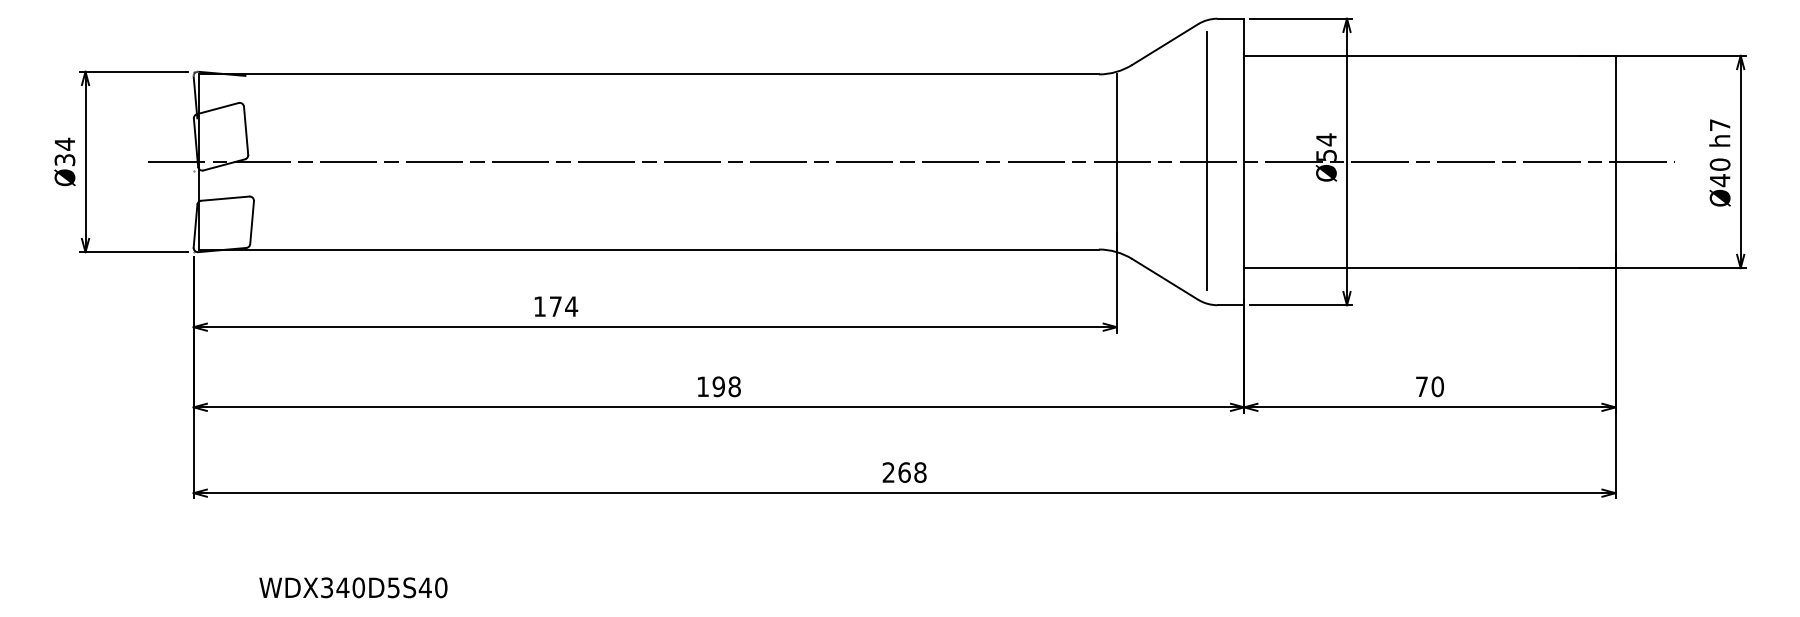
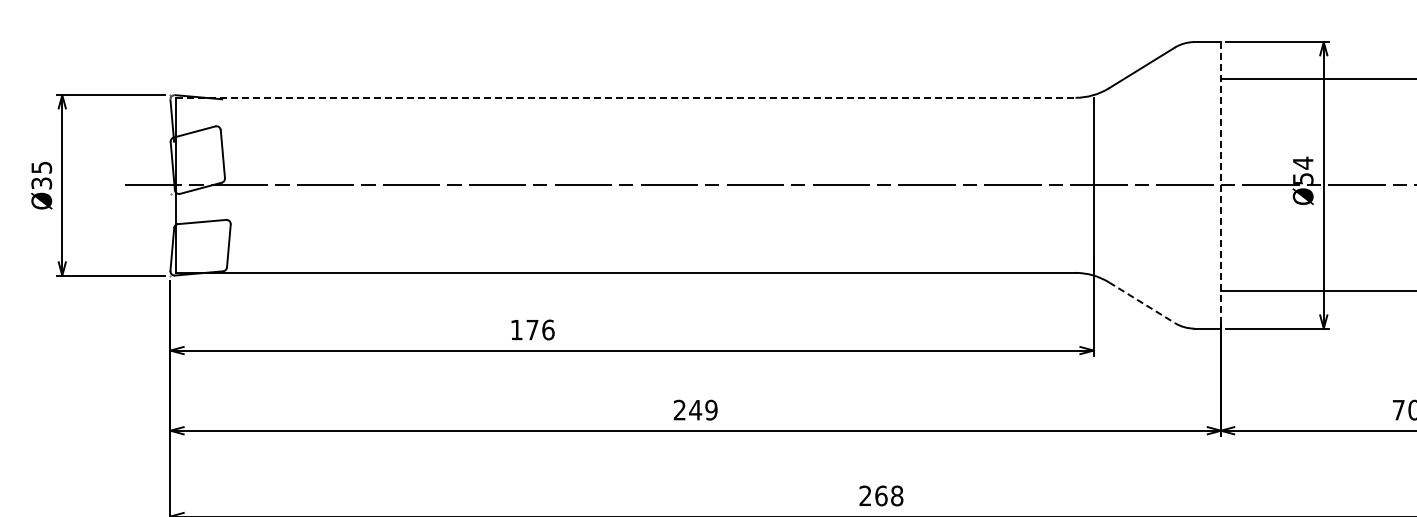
line: (648, 74) -> (625, 97), solid -> dashed
text: (64, 143) -> (41, 166), Ø34 -> Ø35
line: (1207, 161) -> (1184, 184), removed
line: (1244, 162) -> (1221, 185), solid -> dashed
line: (1165, 279) -> (1142, 302), solid -> dashed
text: (571, 306) -> (548, 329), 174 -> 176
text: (718, 386) -> (695, 409), 198 -> 249

